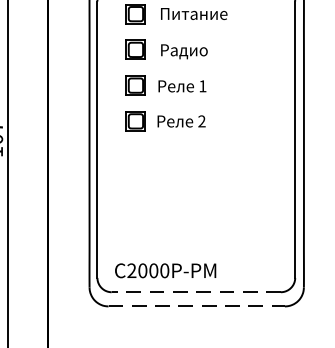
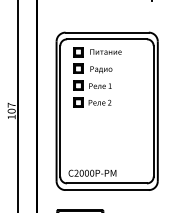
line: (195, 292) -> (106, 183), dashed -> solid
line: (197, 307) -> (107, 190), dashed -> solid

